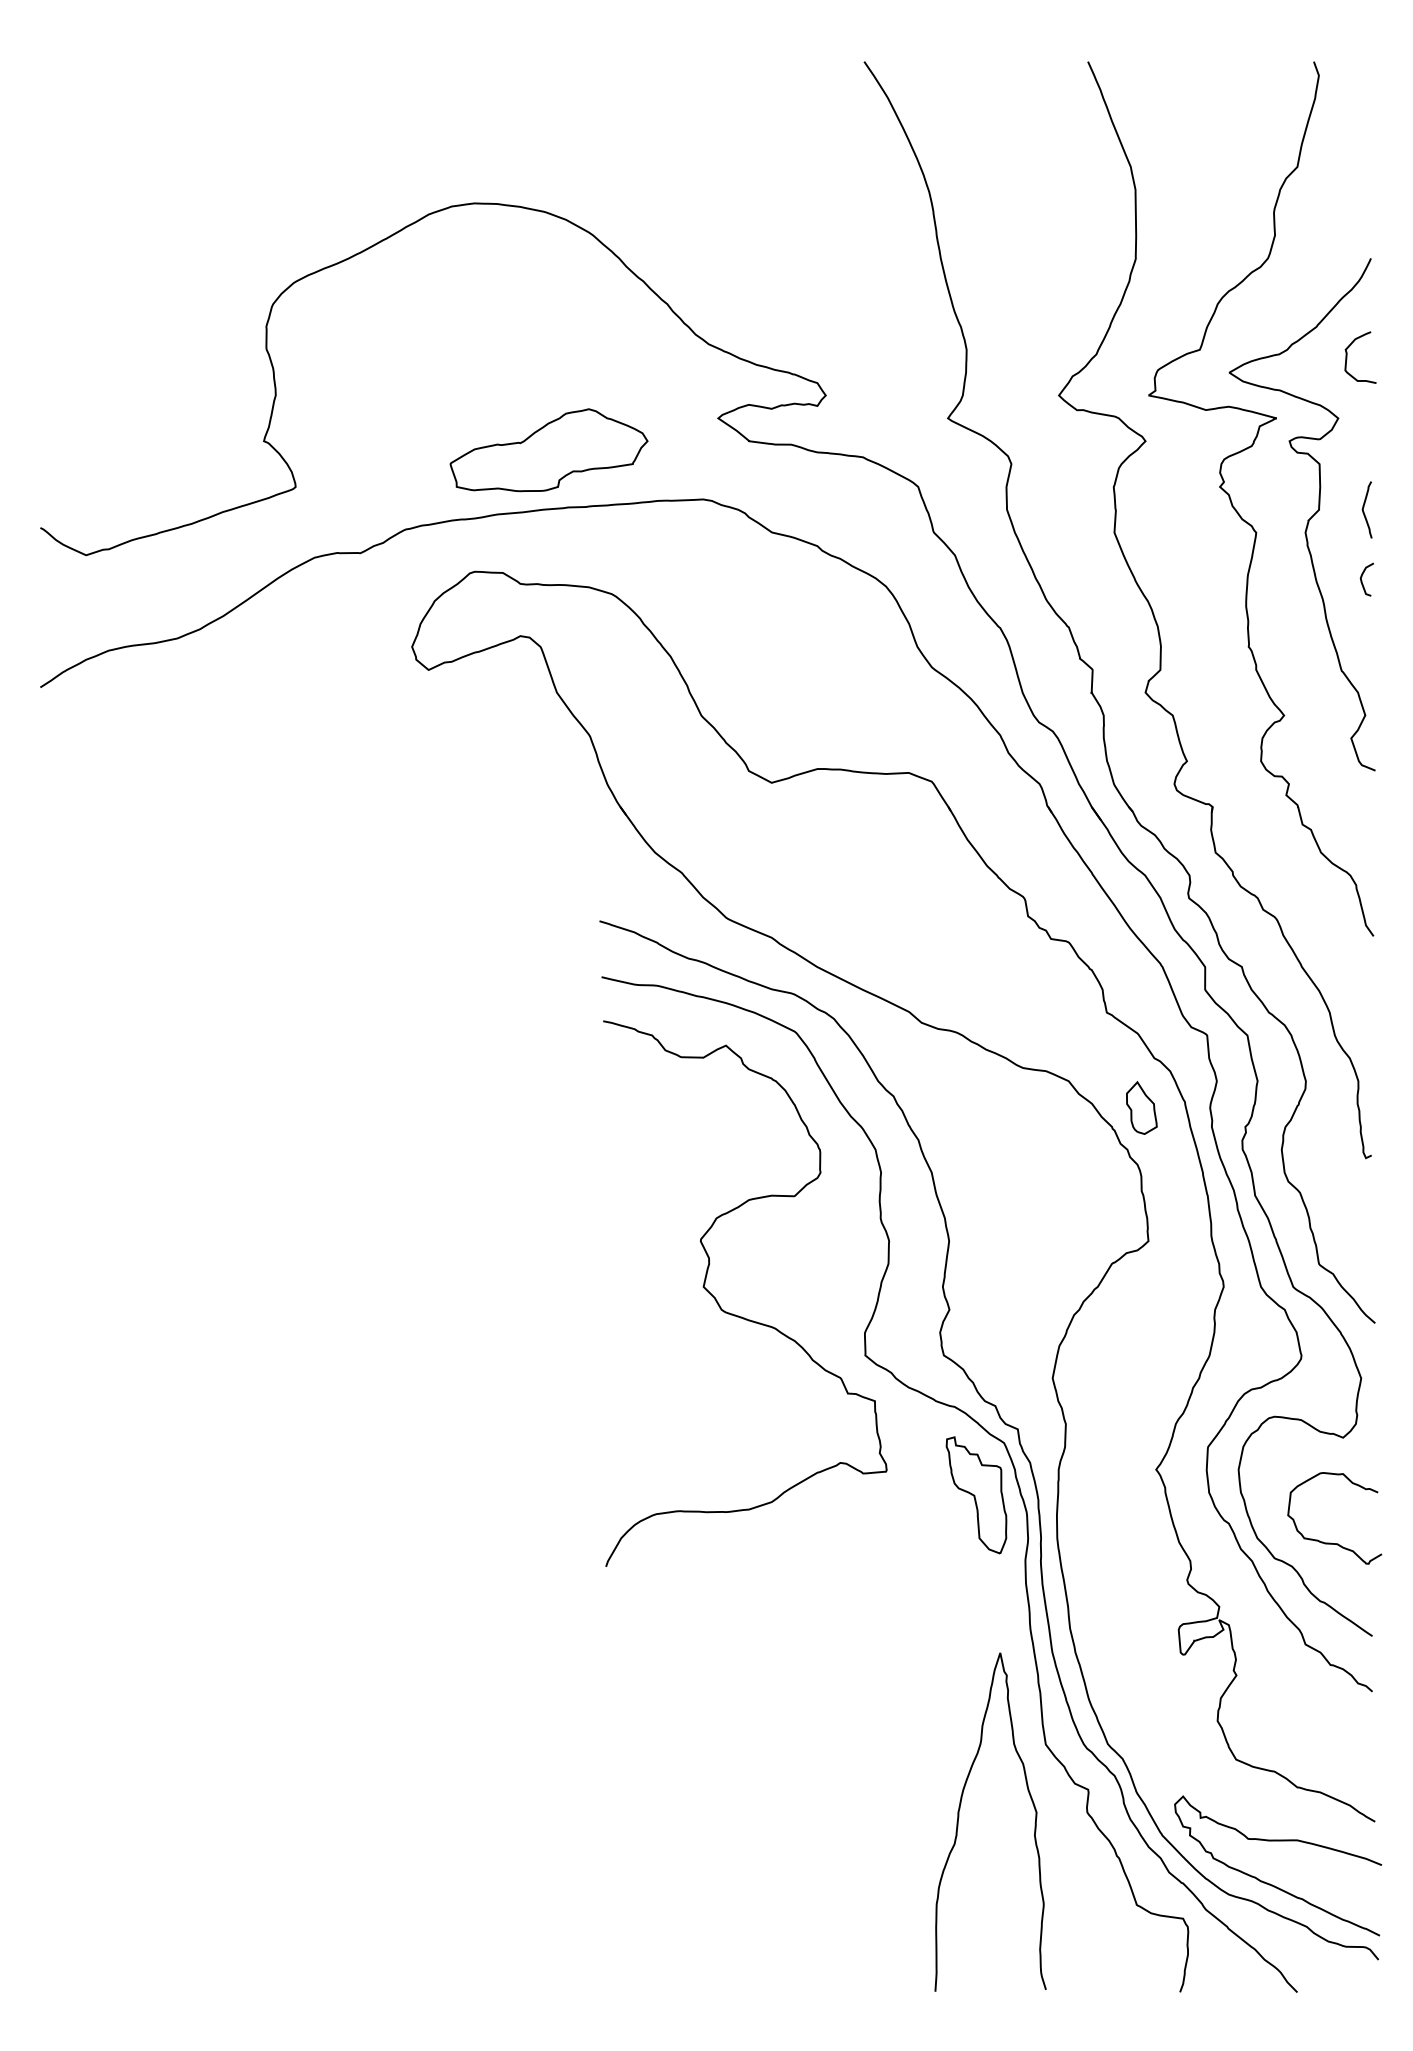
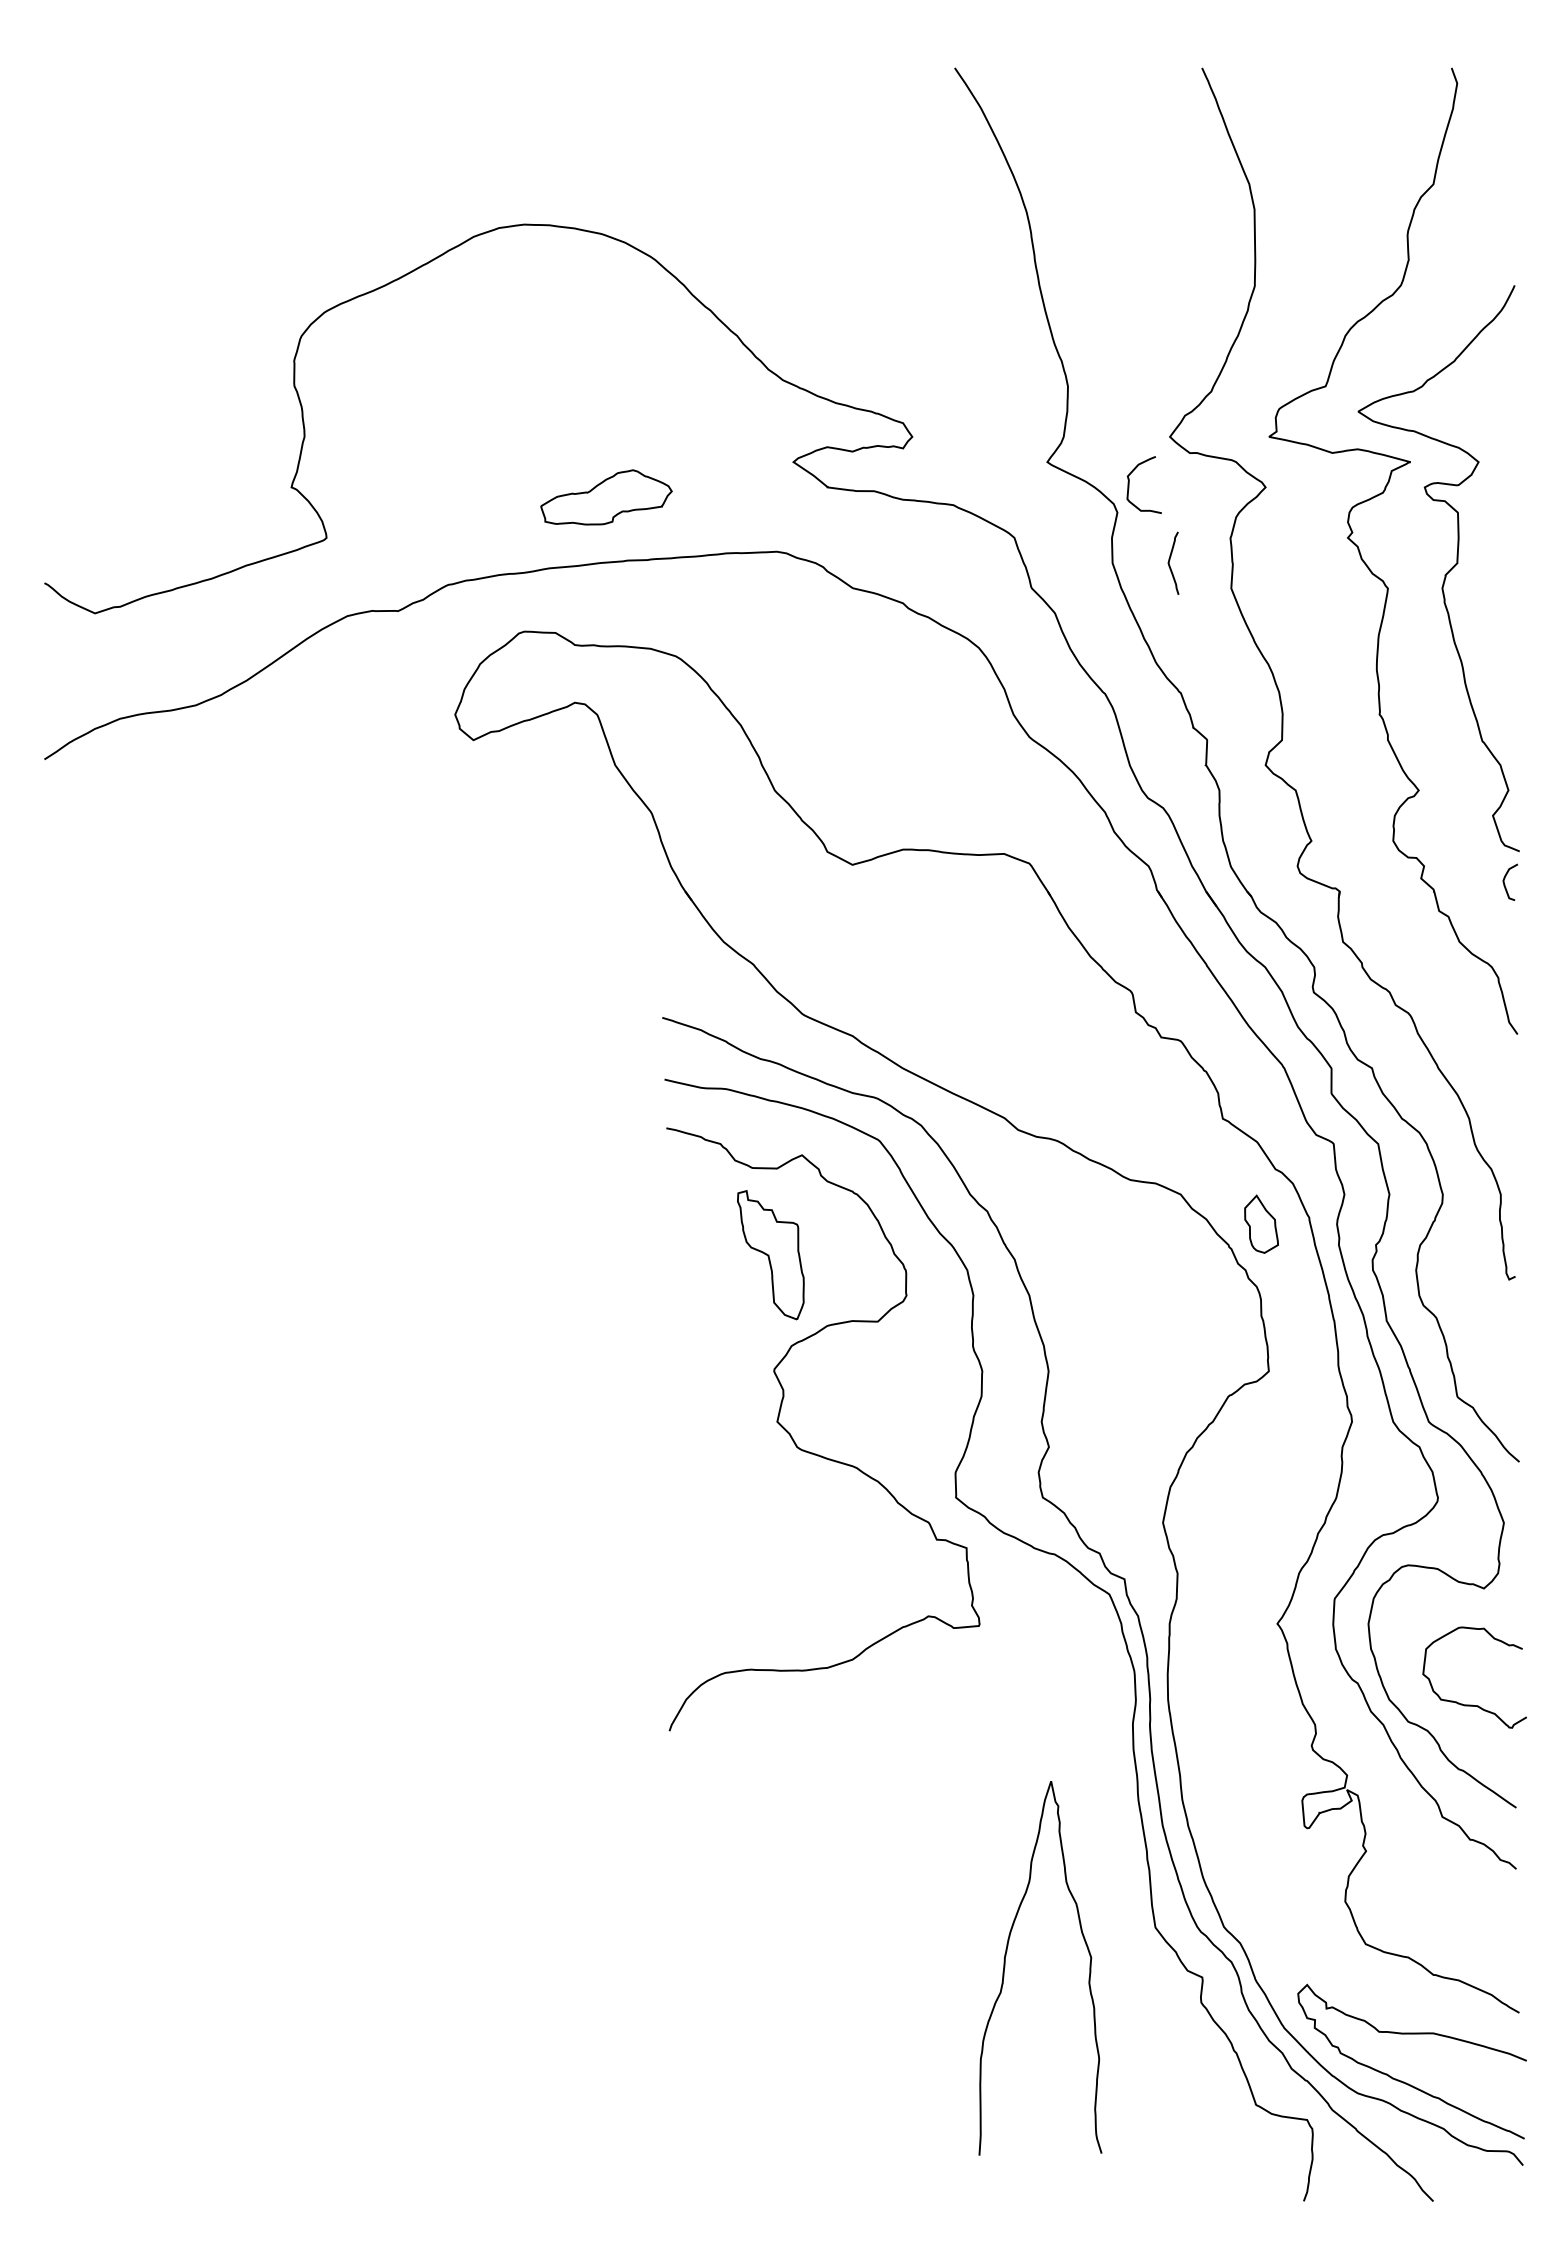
curve: (1347, 357) -> (1129, 484), moved
part: (549, 450) -> (606, 497), size x0.6
curve: (1364, 507) -> (1170, 560), moved
curve: (1362, 576) -> (1505, 878), moved
part: (976, 1495) -> (770, 1255), moved
curve: (958, 1821) -> (1005, 1967), moved

